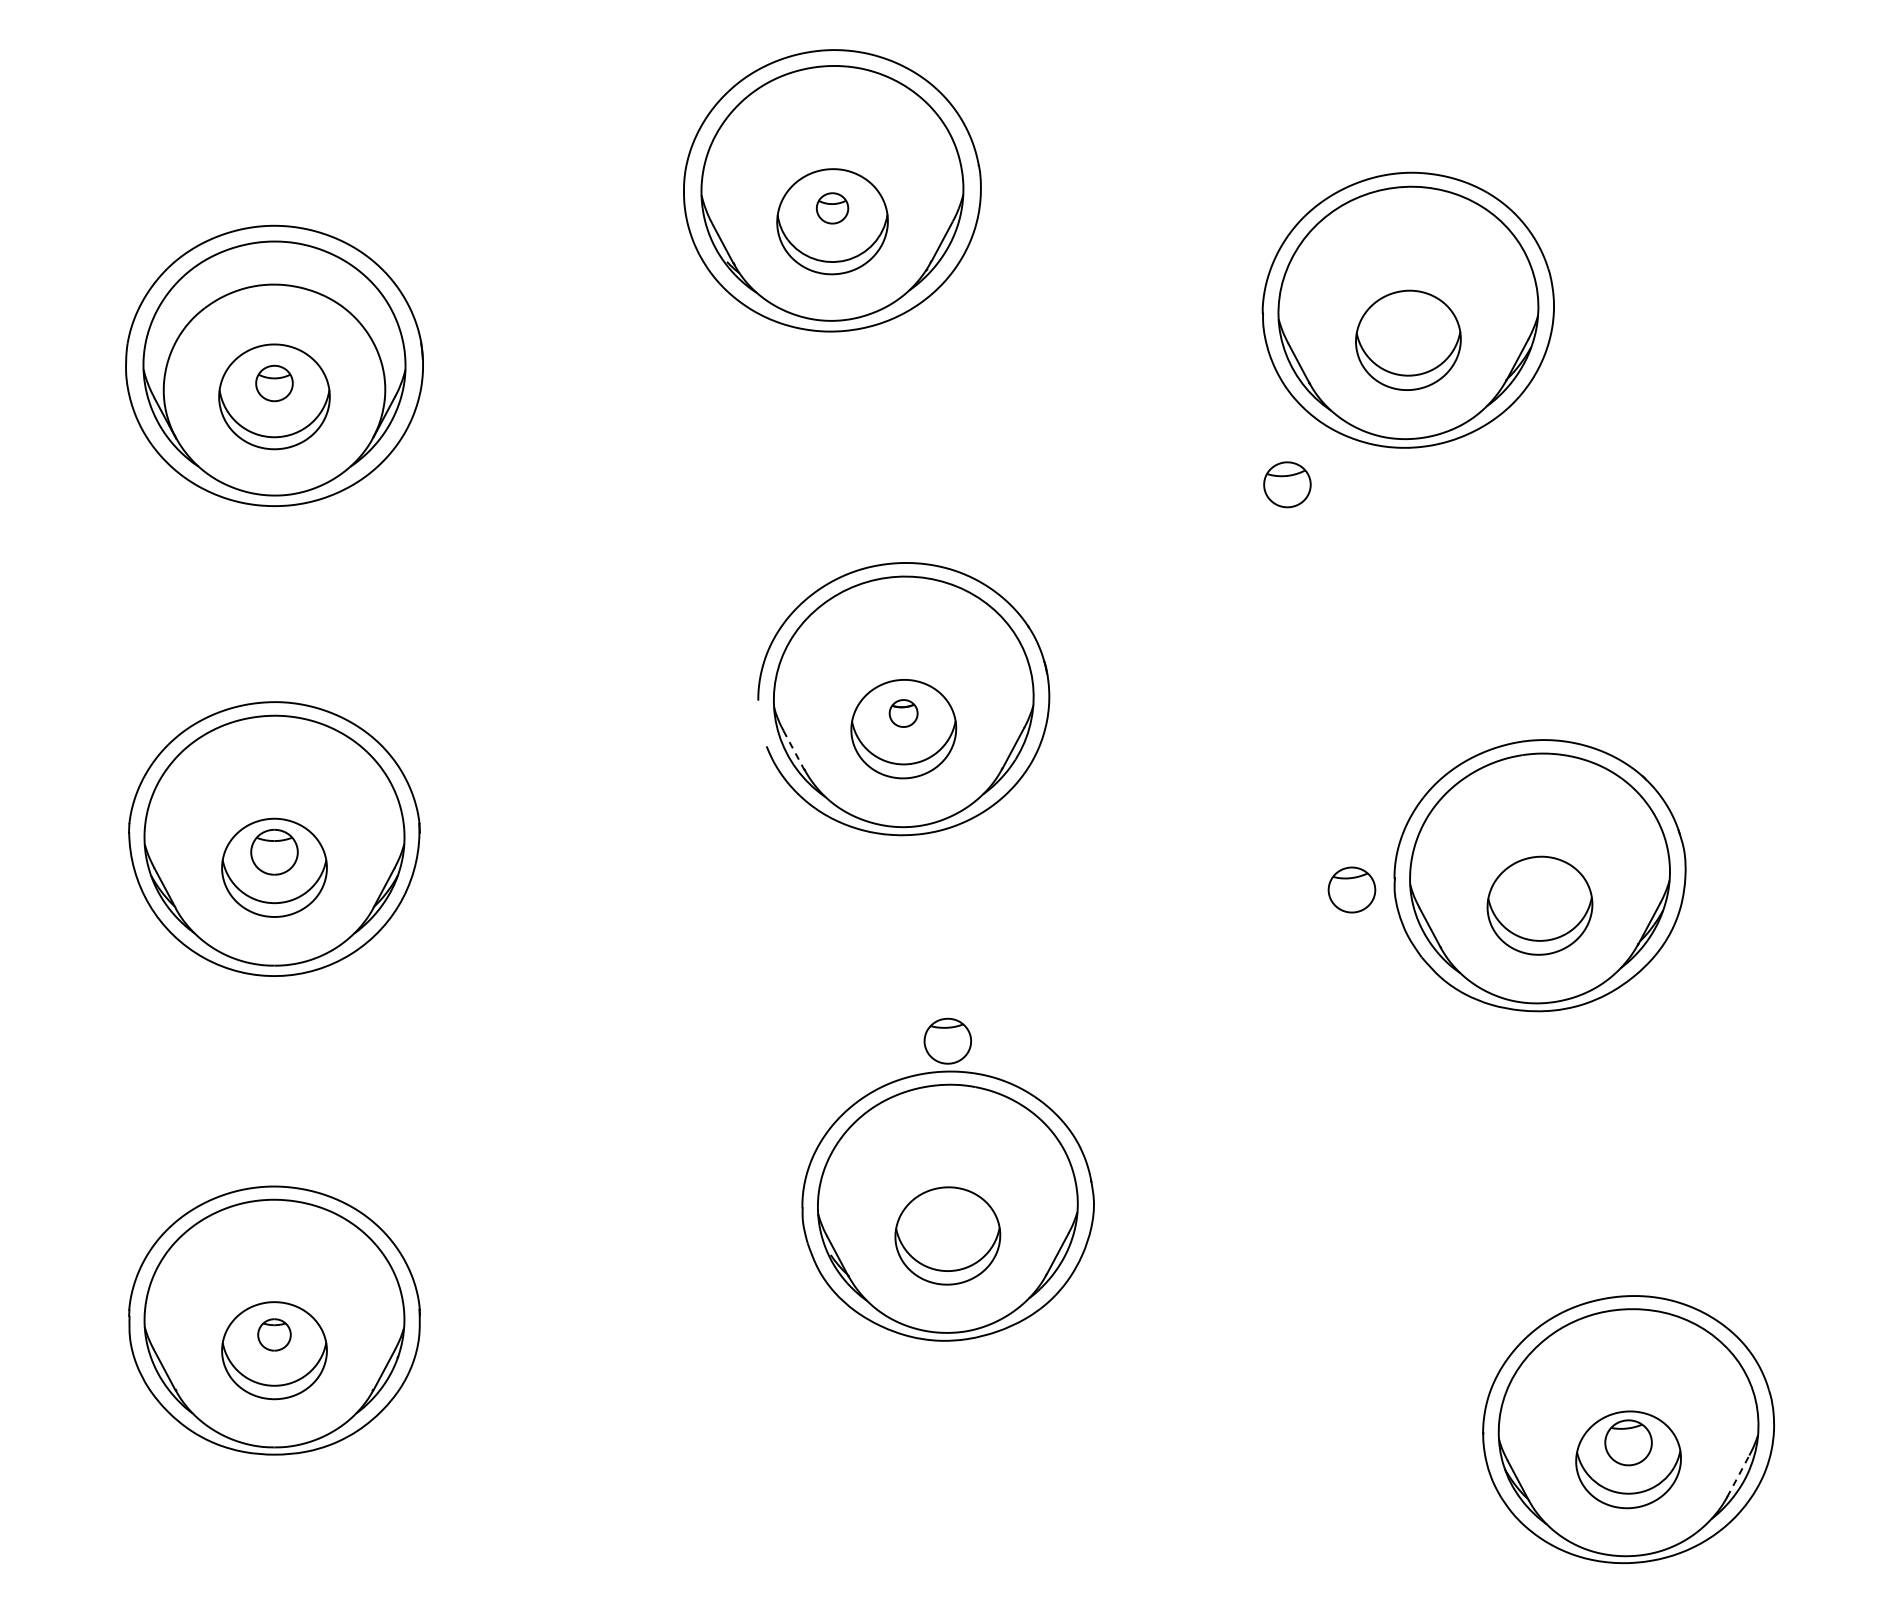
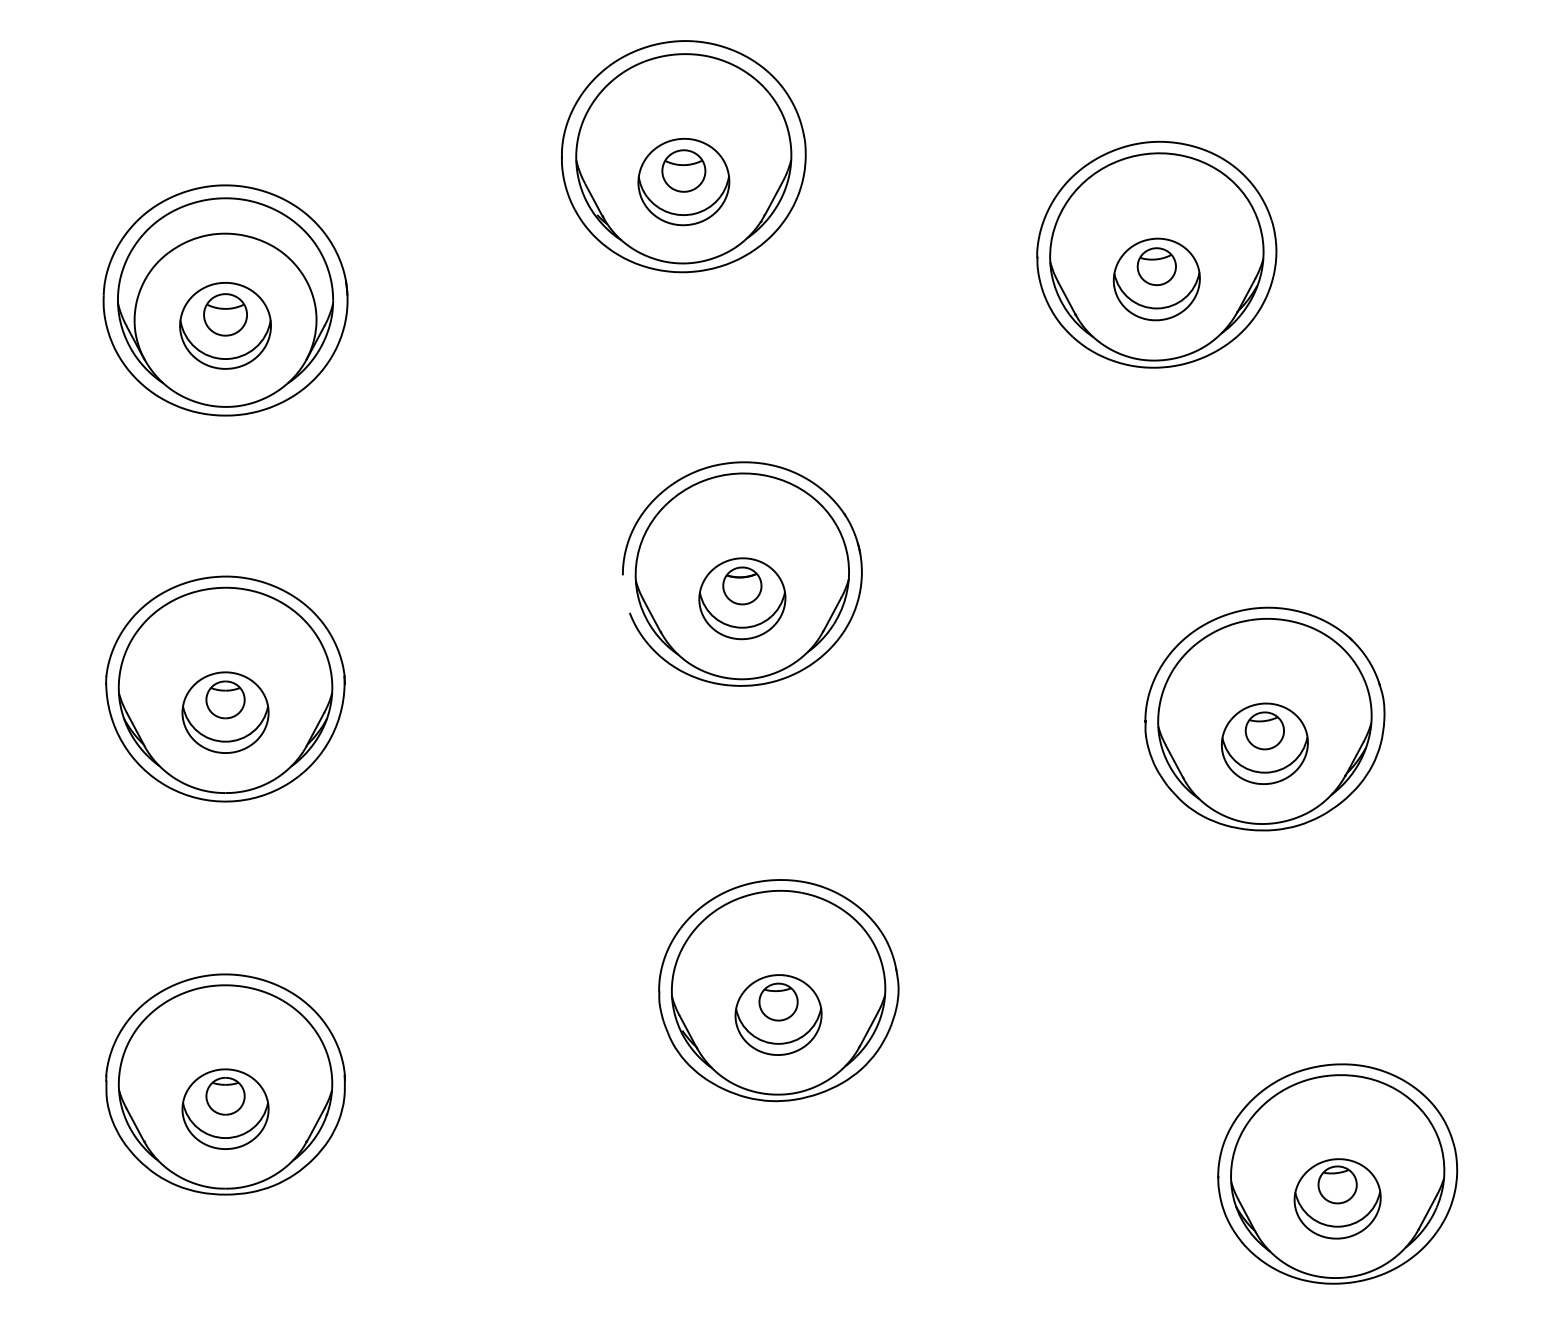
part: (832, 208) -> (683, 171), size x1.67
part: (274, 383) -> (225, 314), size x1.43
part: (1287, 484) -> (1156, 266), moved
part: (903, 713) -> (742, 585), size x1.67
line: (794, 750) -> (652, 616), dashed -> solid
part: (1351, 889) -> (1264, 730), moved
part: (947, 1040) -> (778, 1001), moved
part: (274, 1334) -> (225, 1095), size x1.43
line: (1738, 1476) -> (1427, 1212), dashed -> solid

